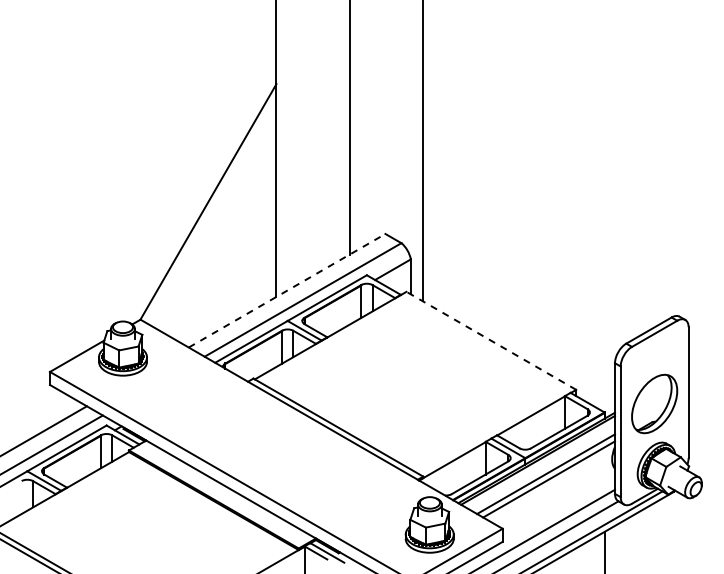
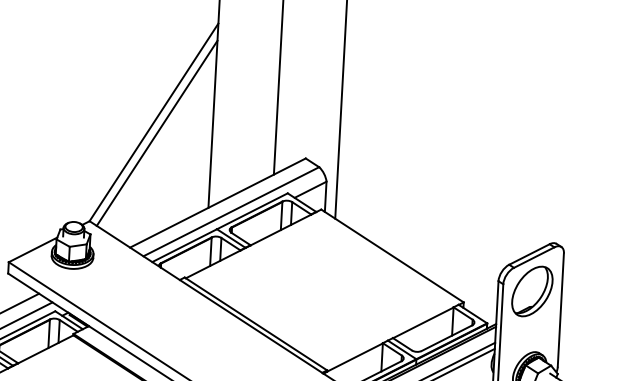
line: (212, 214) -> (156, 133), added
line: (287, 290) -> (218, 202), dashed -> solid
line: (490, 340) -> (391, 255), dashed -> solid
part: (654, 403) -> (532, 291), moved

